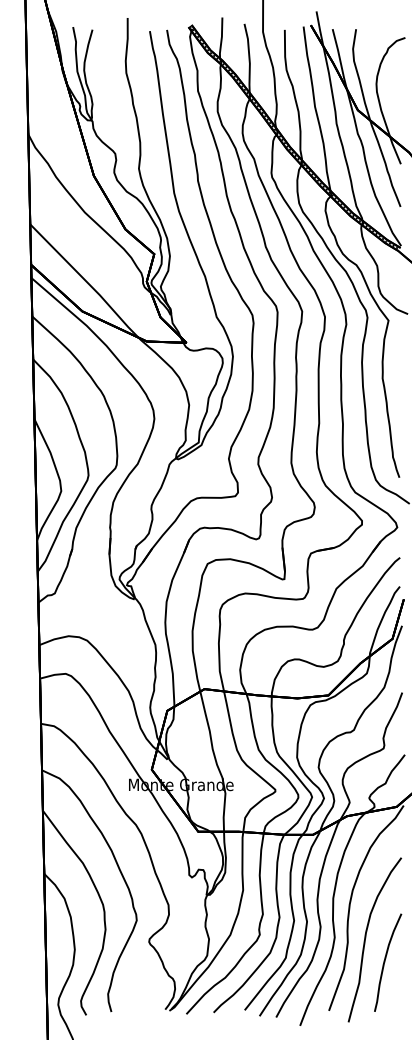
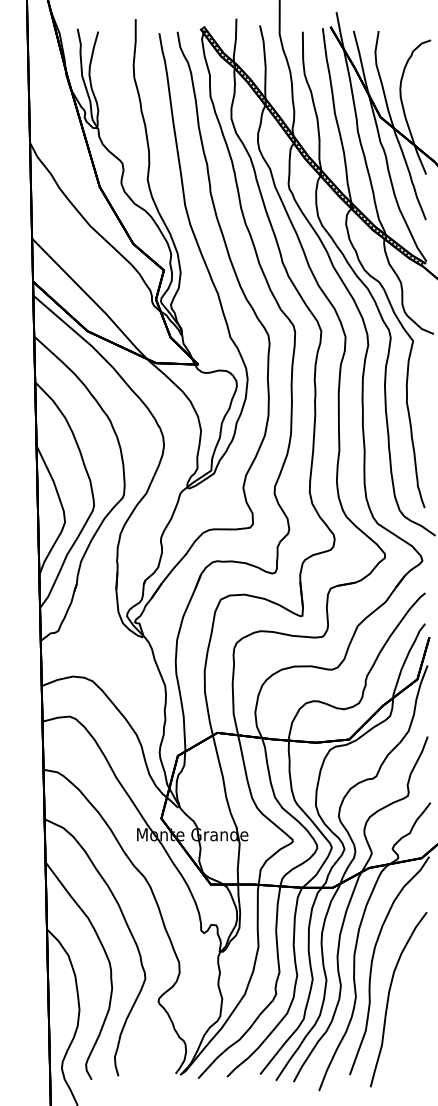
curve: (385, 962) -> (409, 1023), removed

